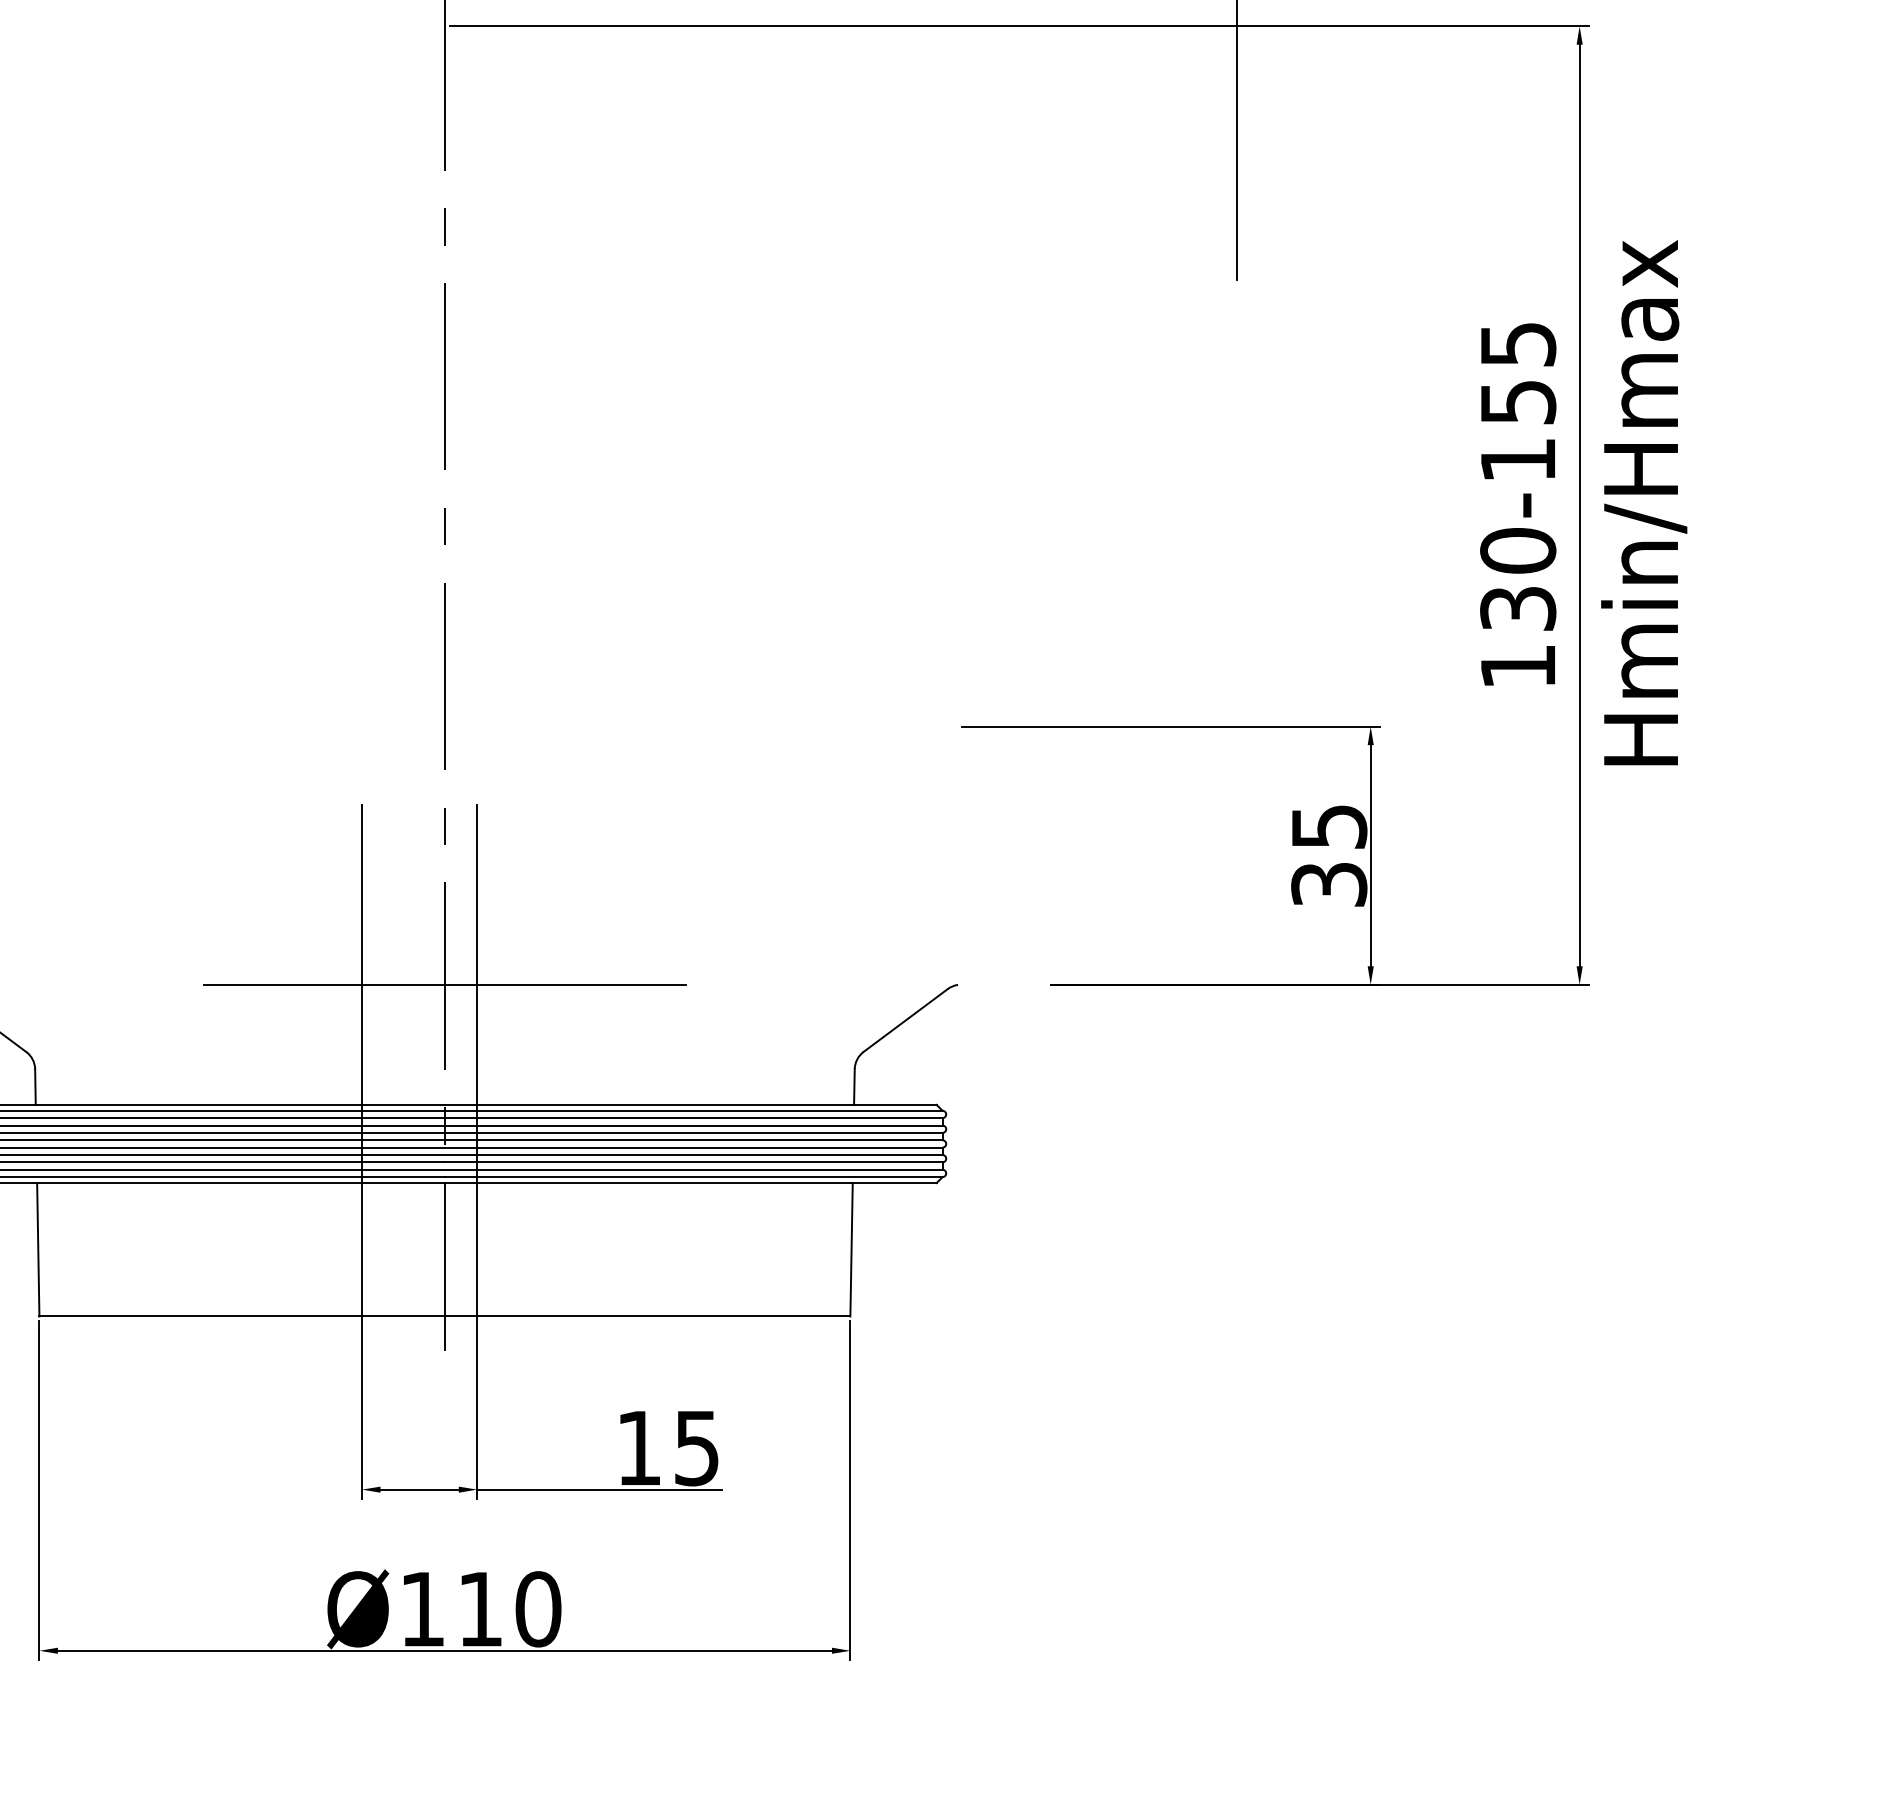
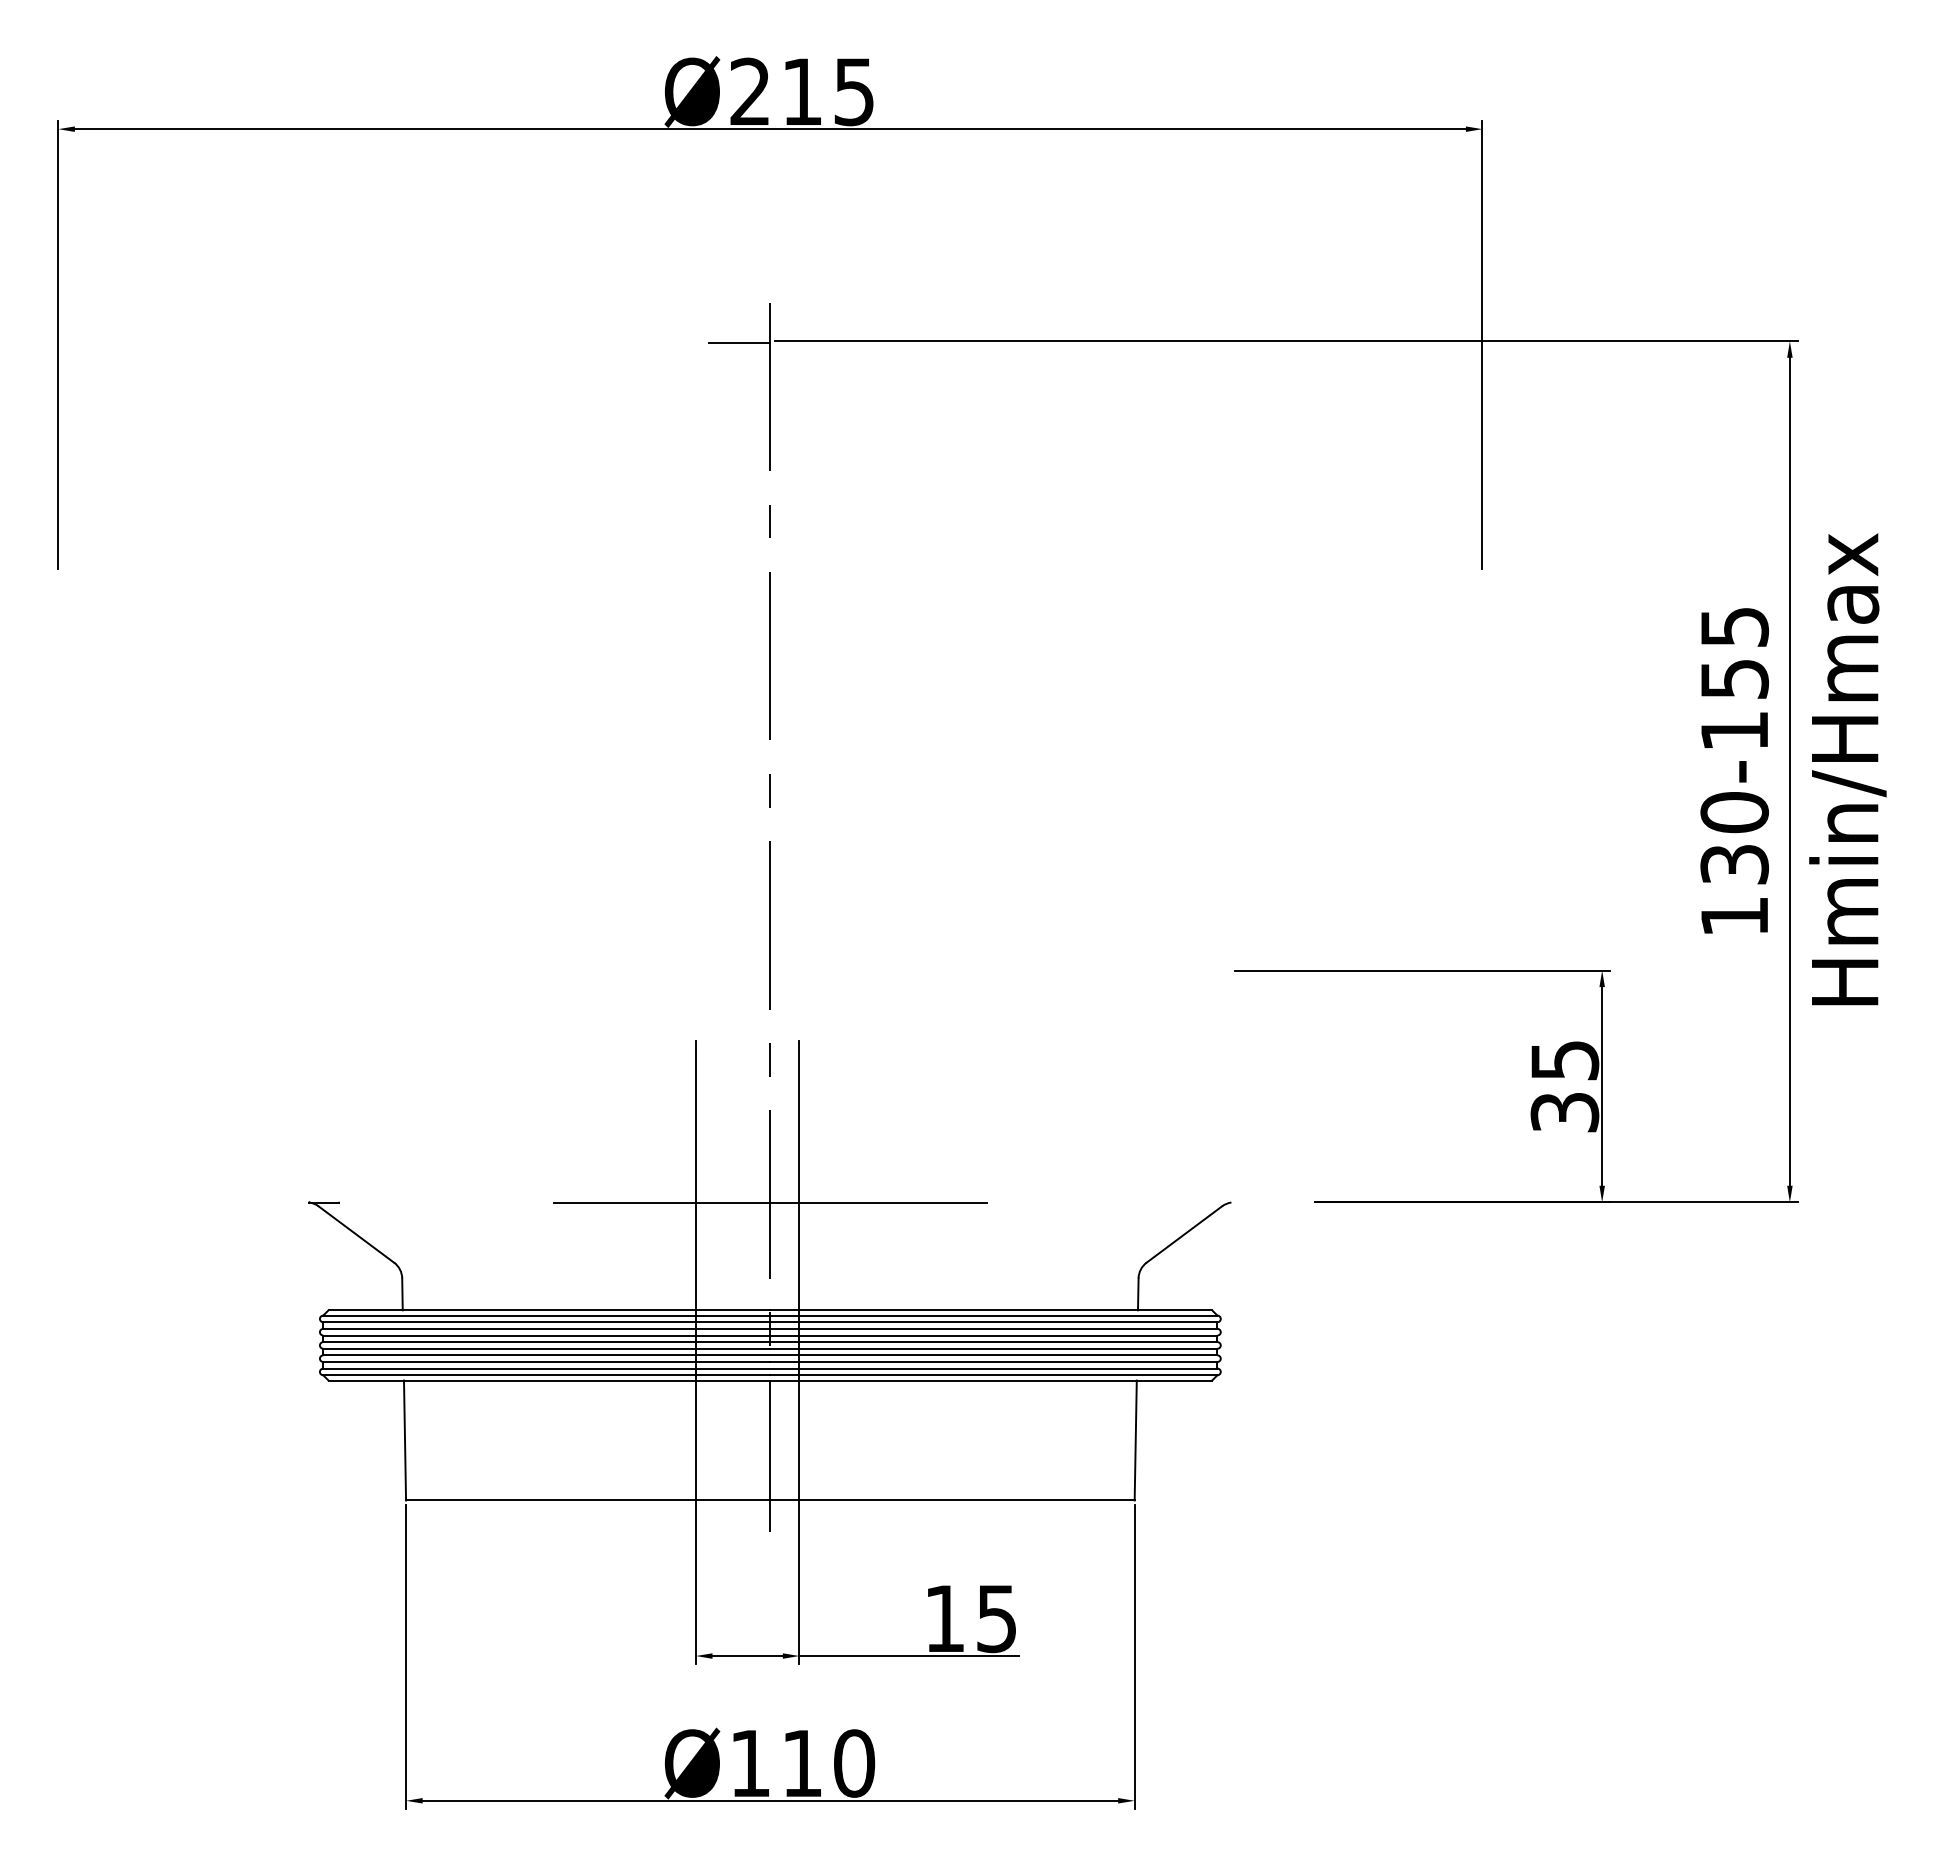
line: (410, 27) -> (739, 342), added

